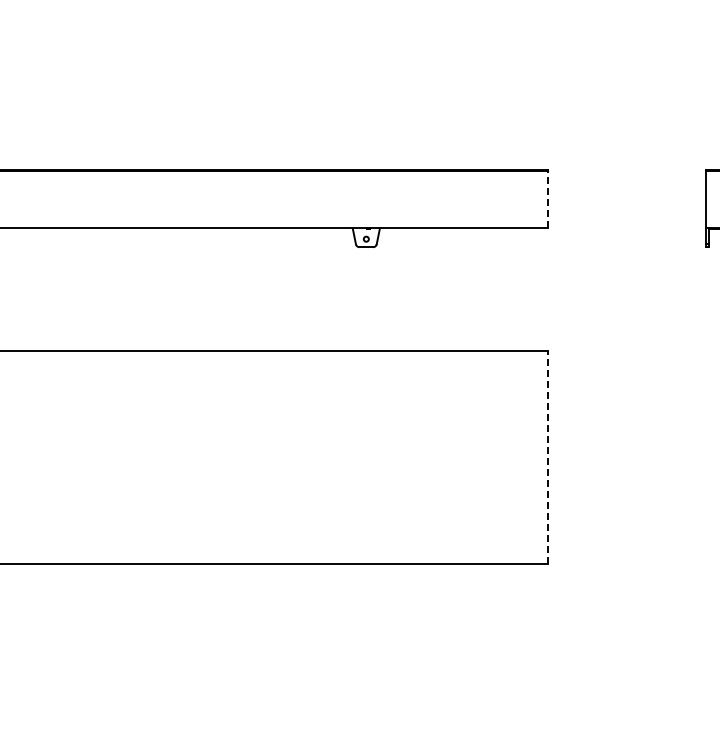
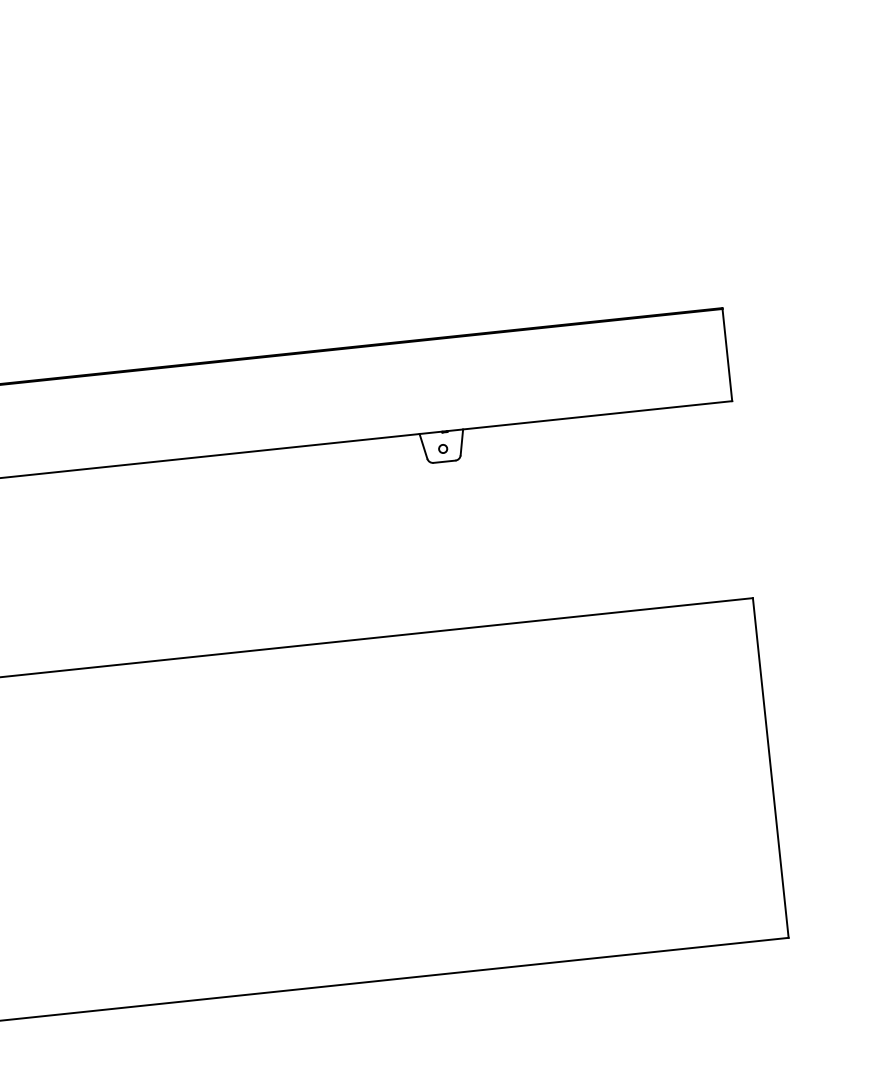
line: (548, 199) -> (728, 354), dashed -> solid
line: (548, 457) -> (771, 767), dashed -> solid

